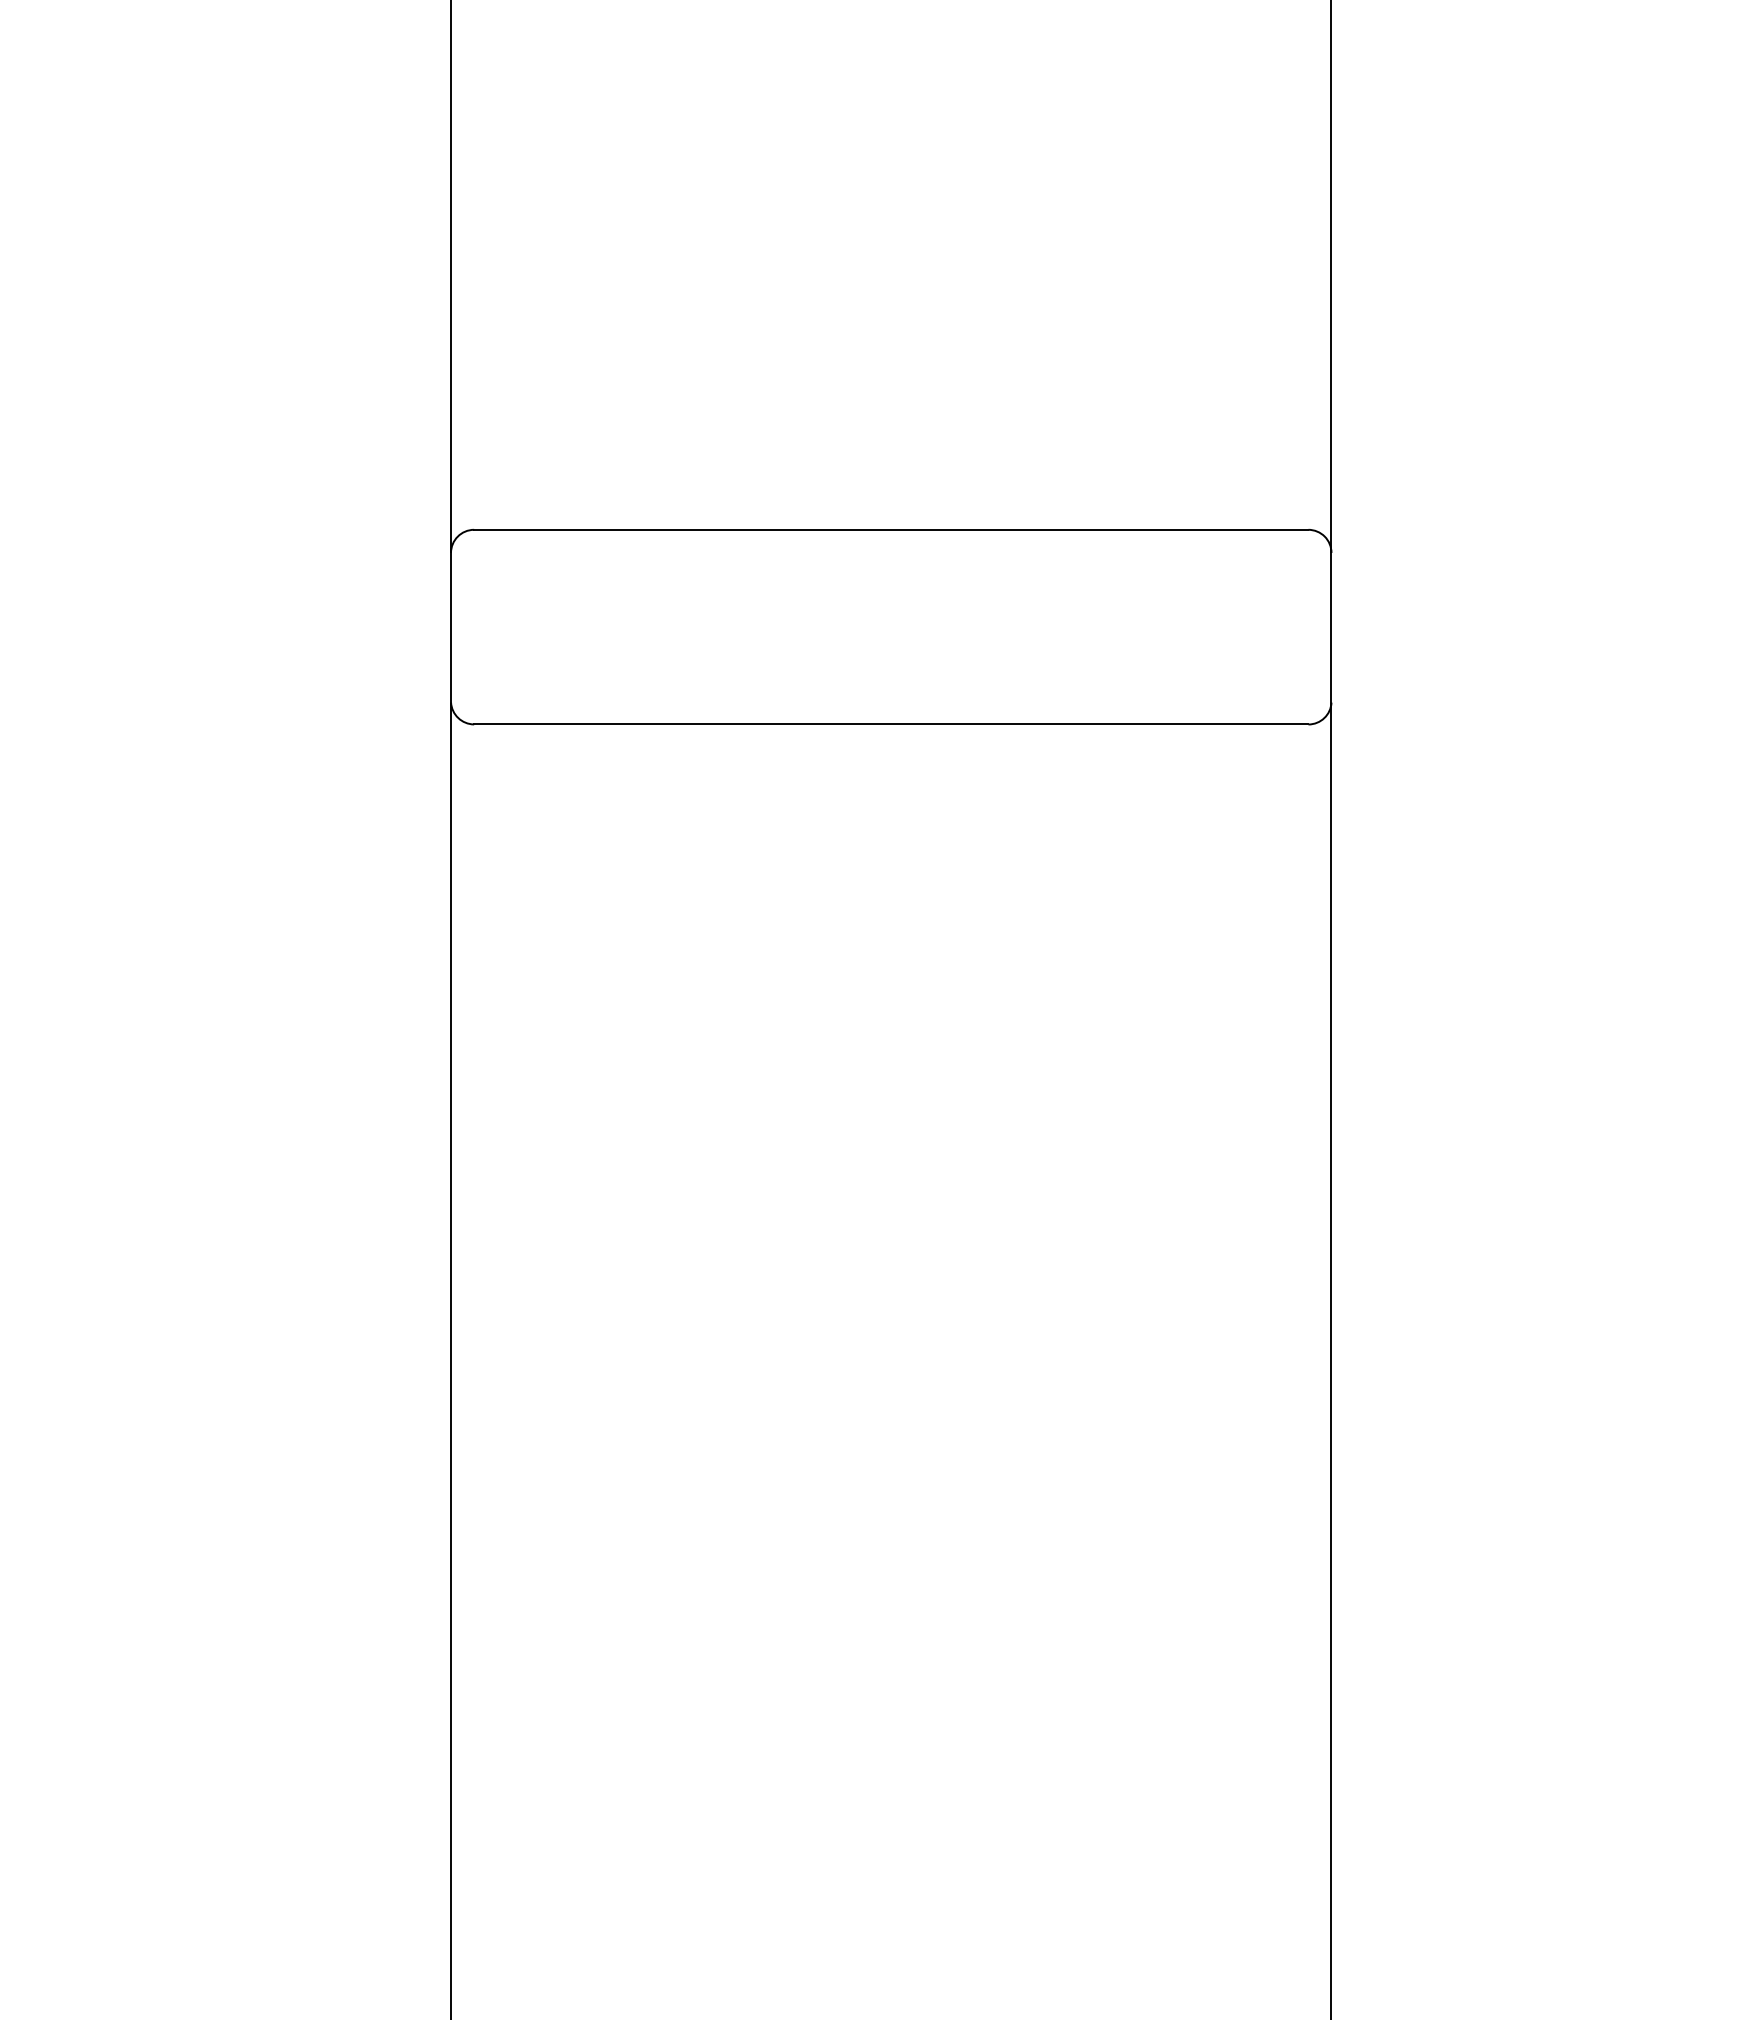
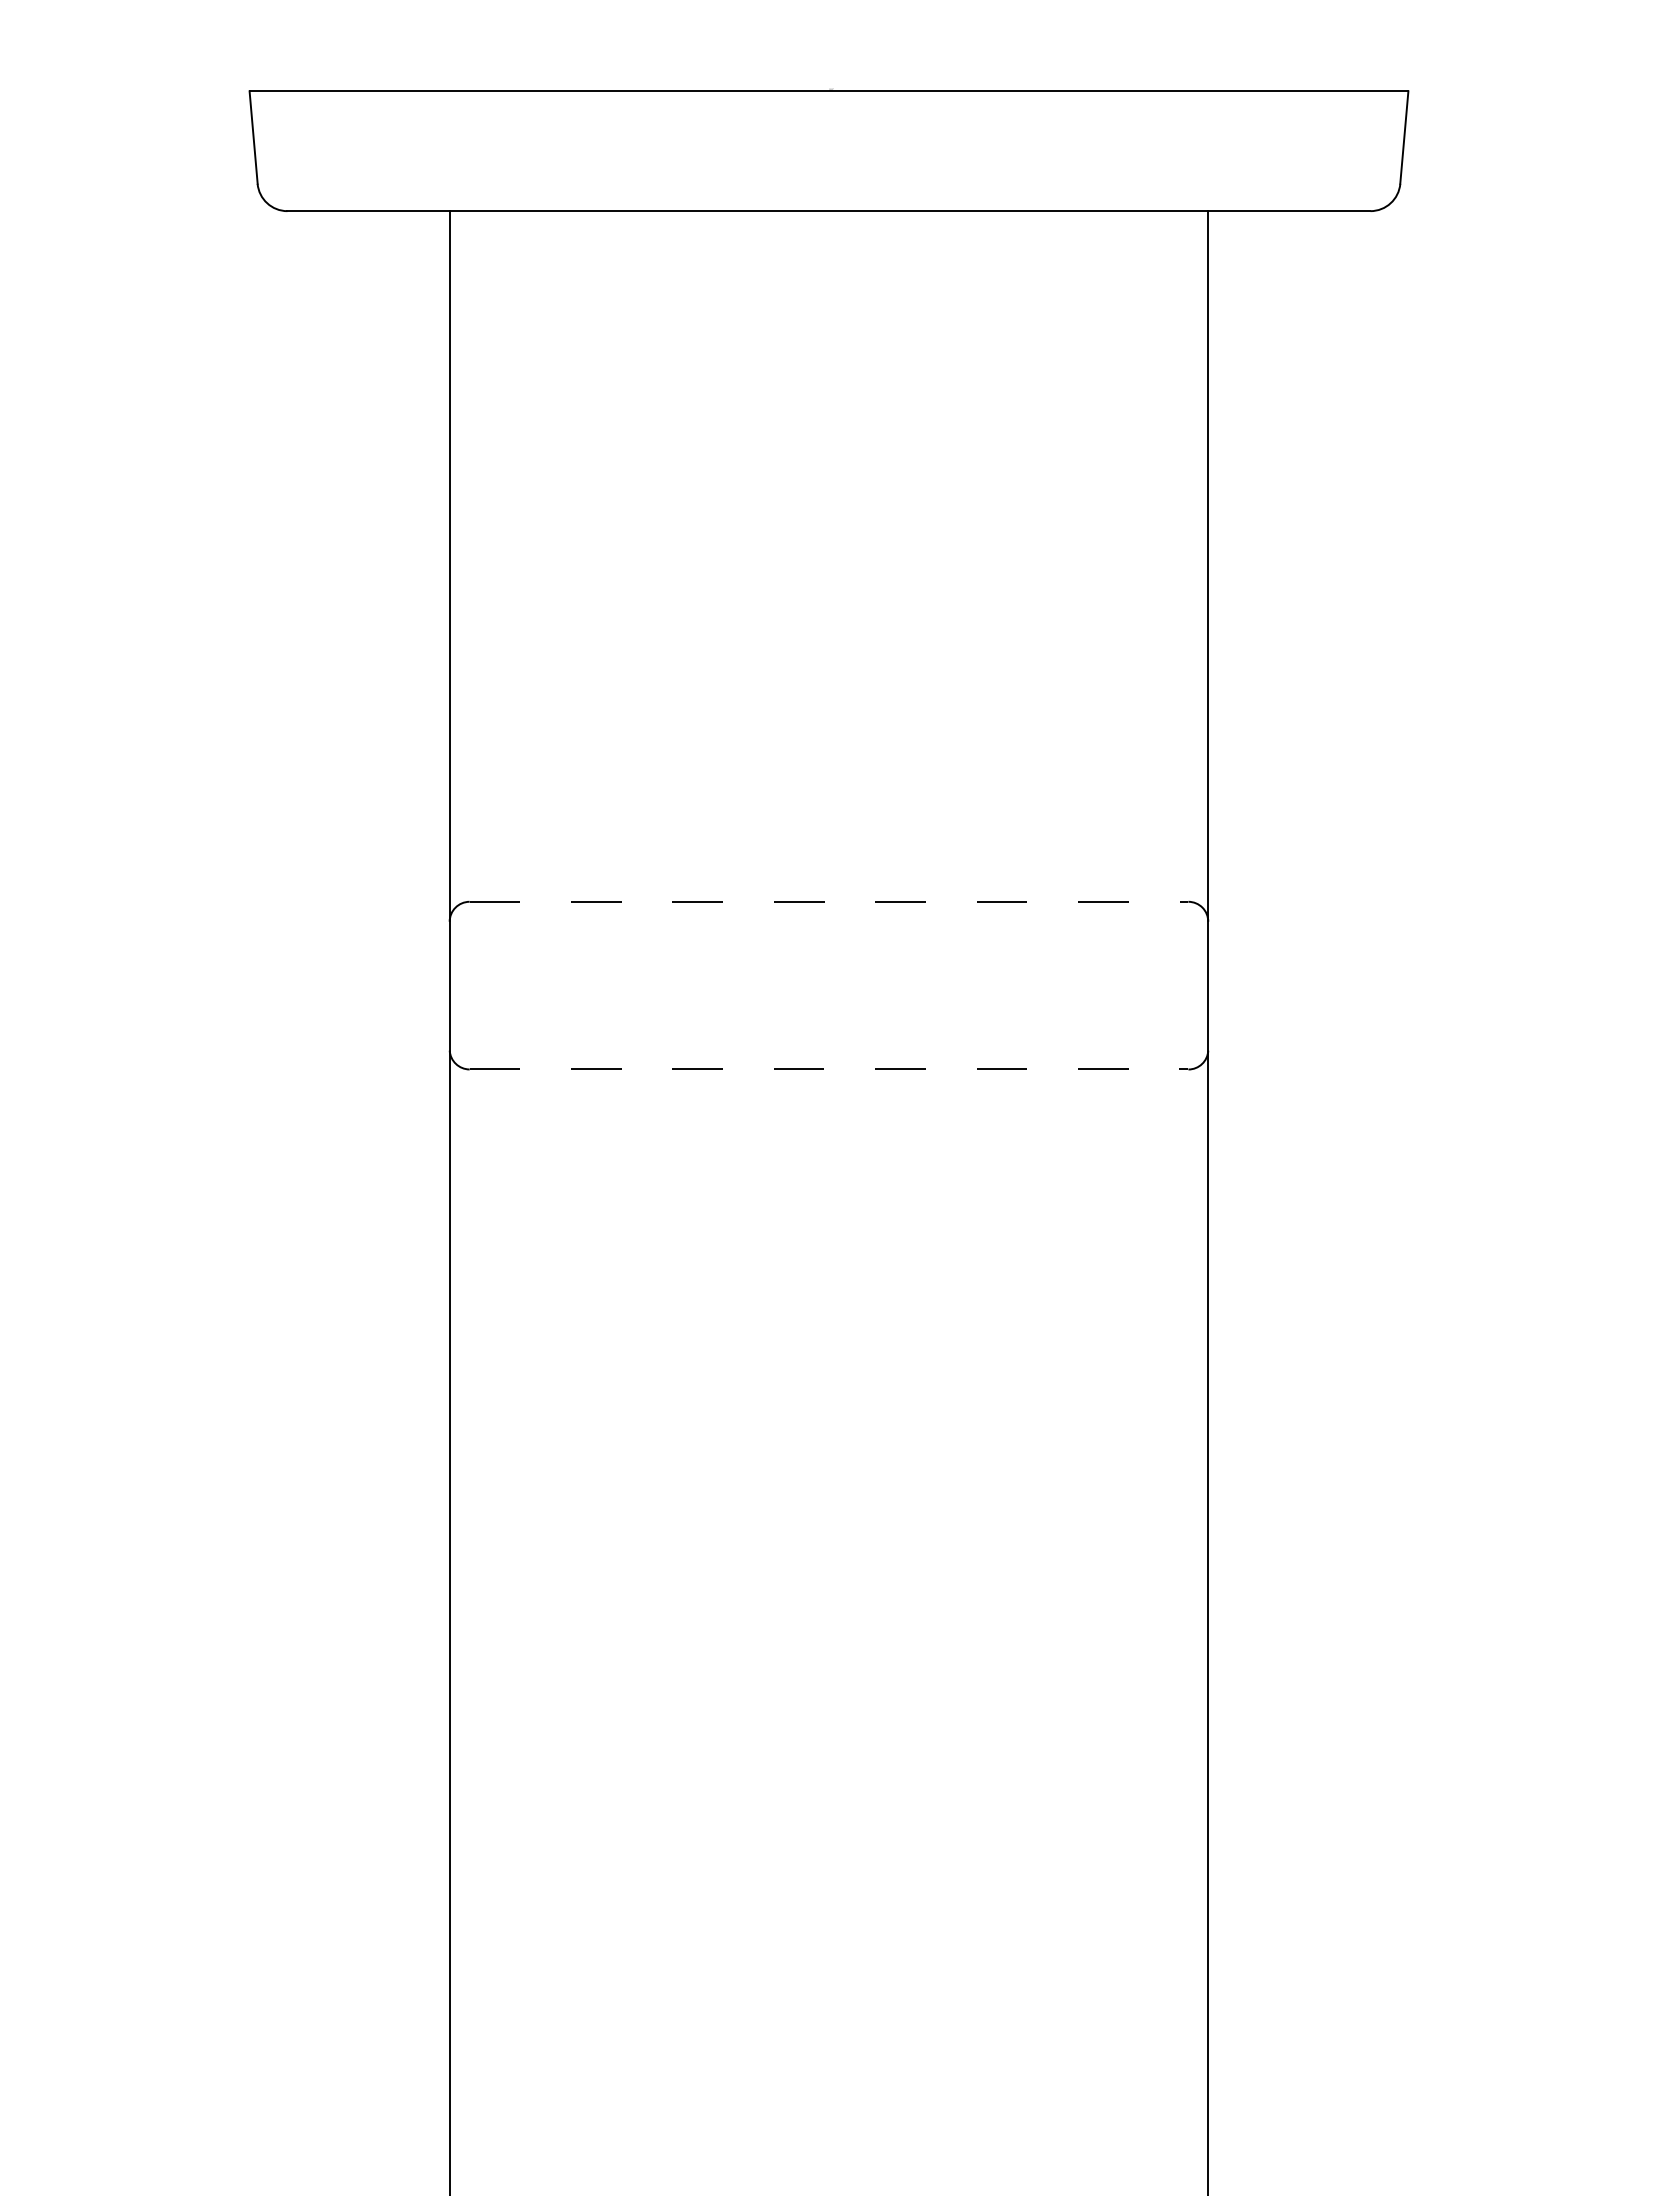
line: (891, 529) -> (829, 901), solid -> dashed
line: (891, 724) -> (829, 1069), solid -> dashed

